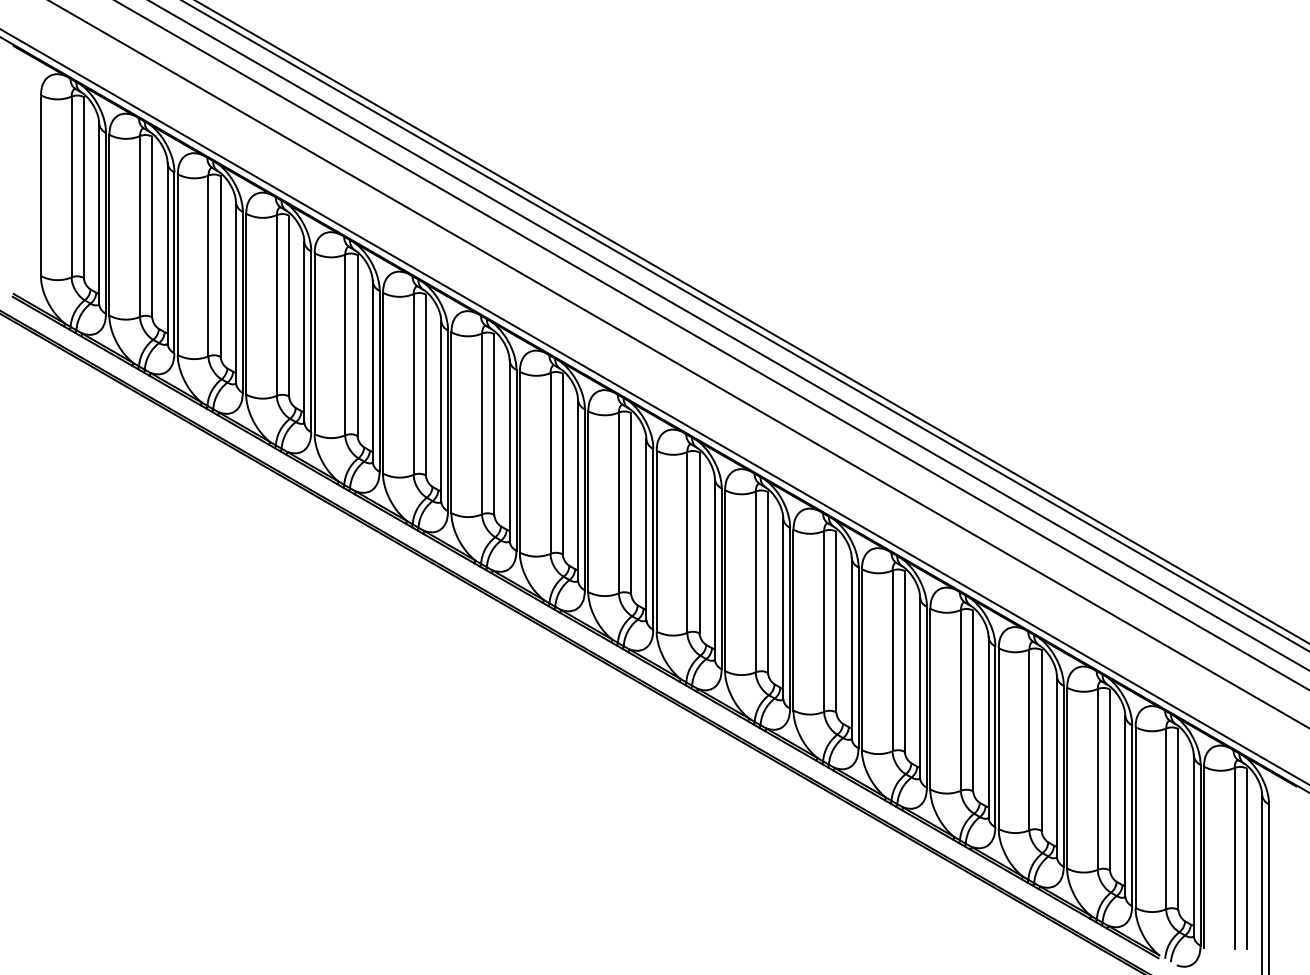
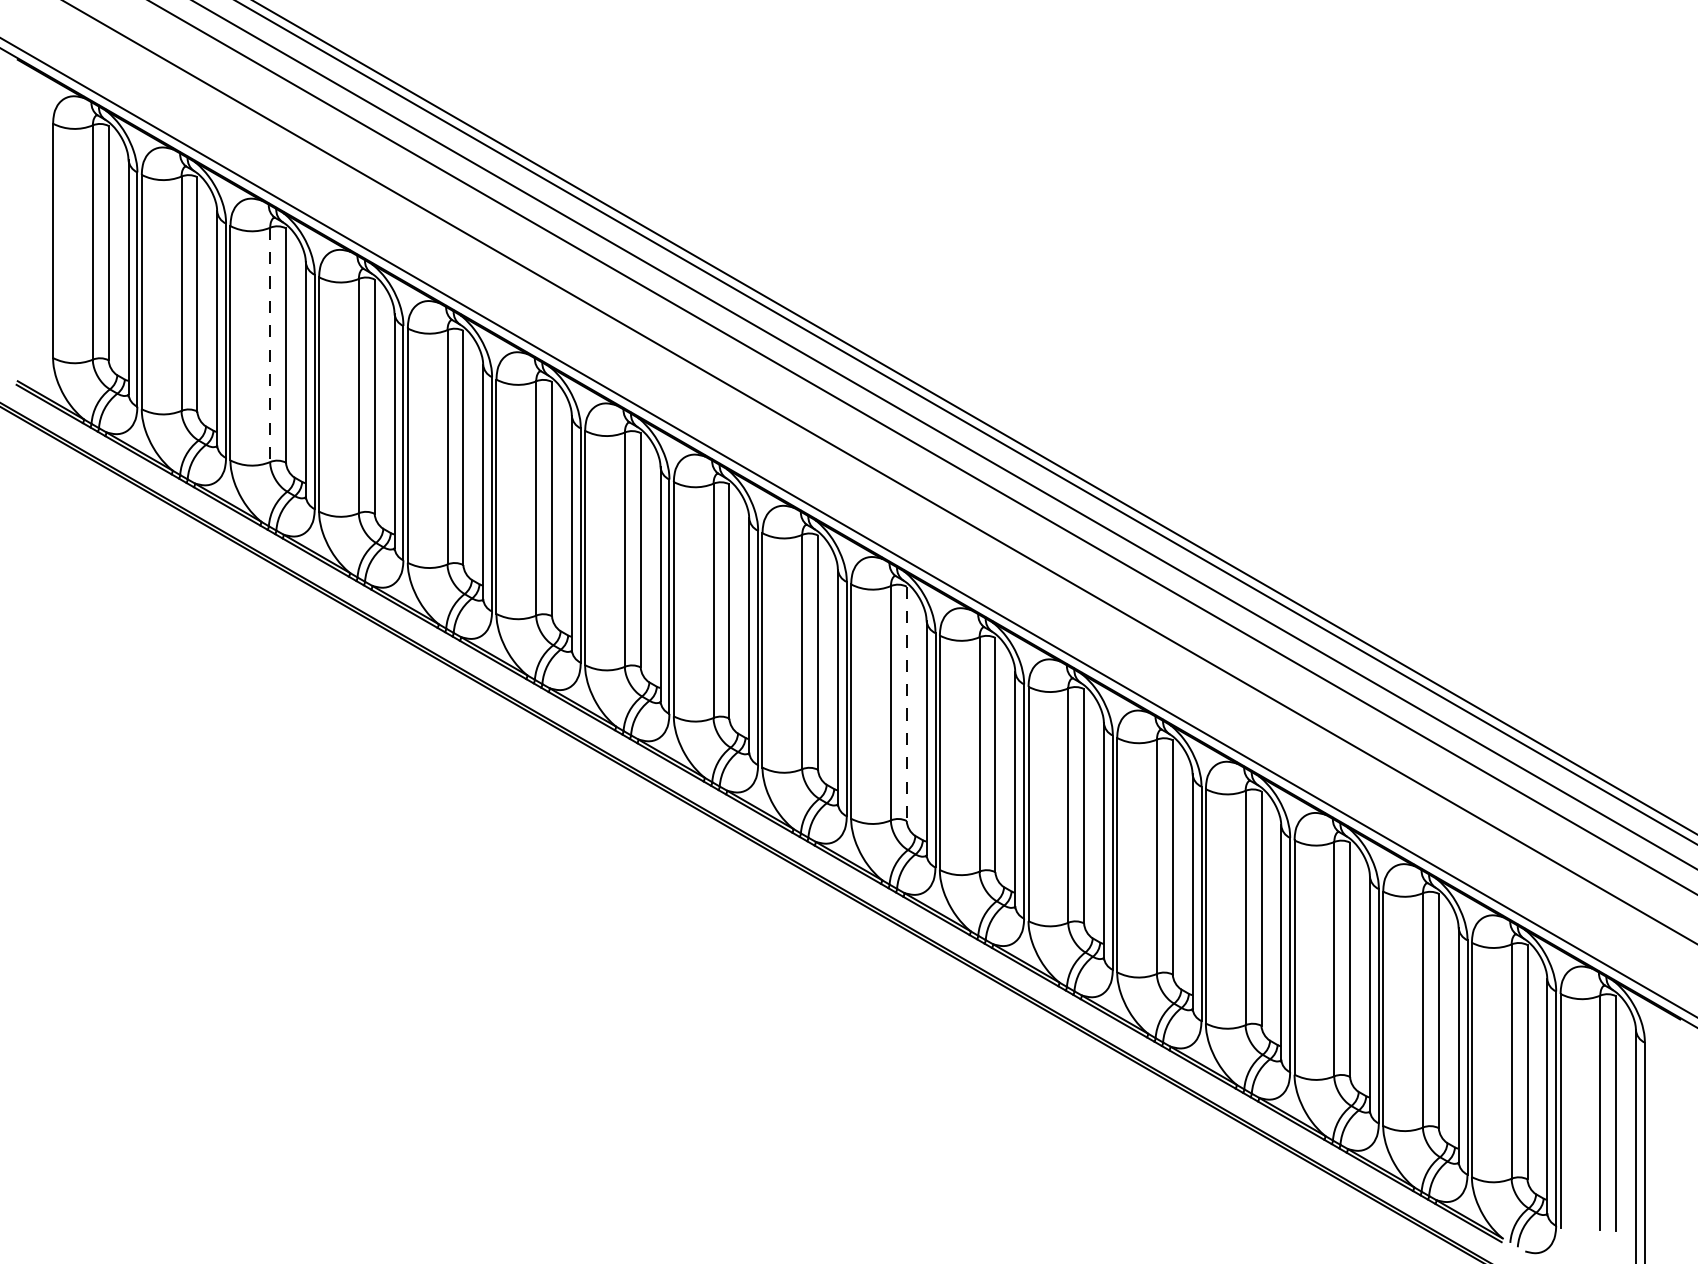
line: (208, 266) -> (270, 345), solid -> dashed
line: (699, 543) -> (906, 704), solid -> dashed

